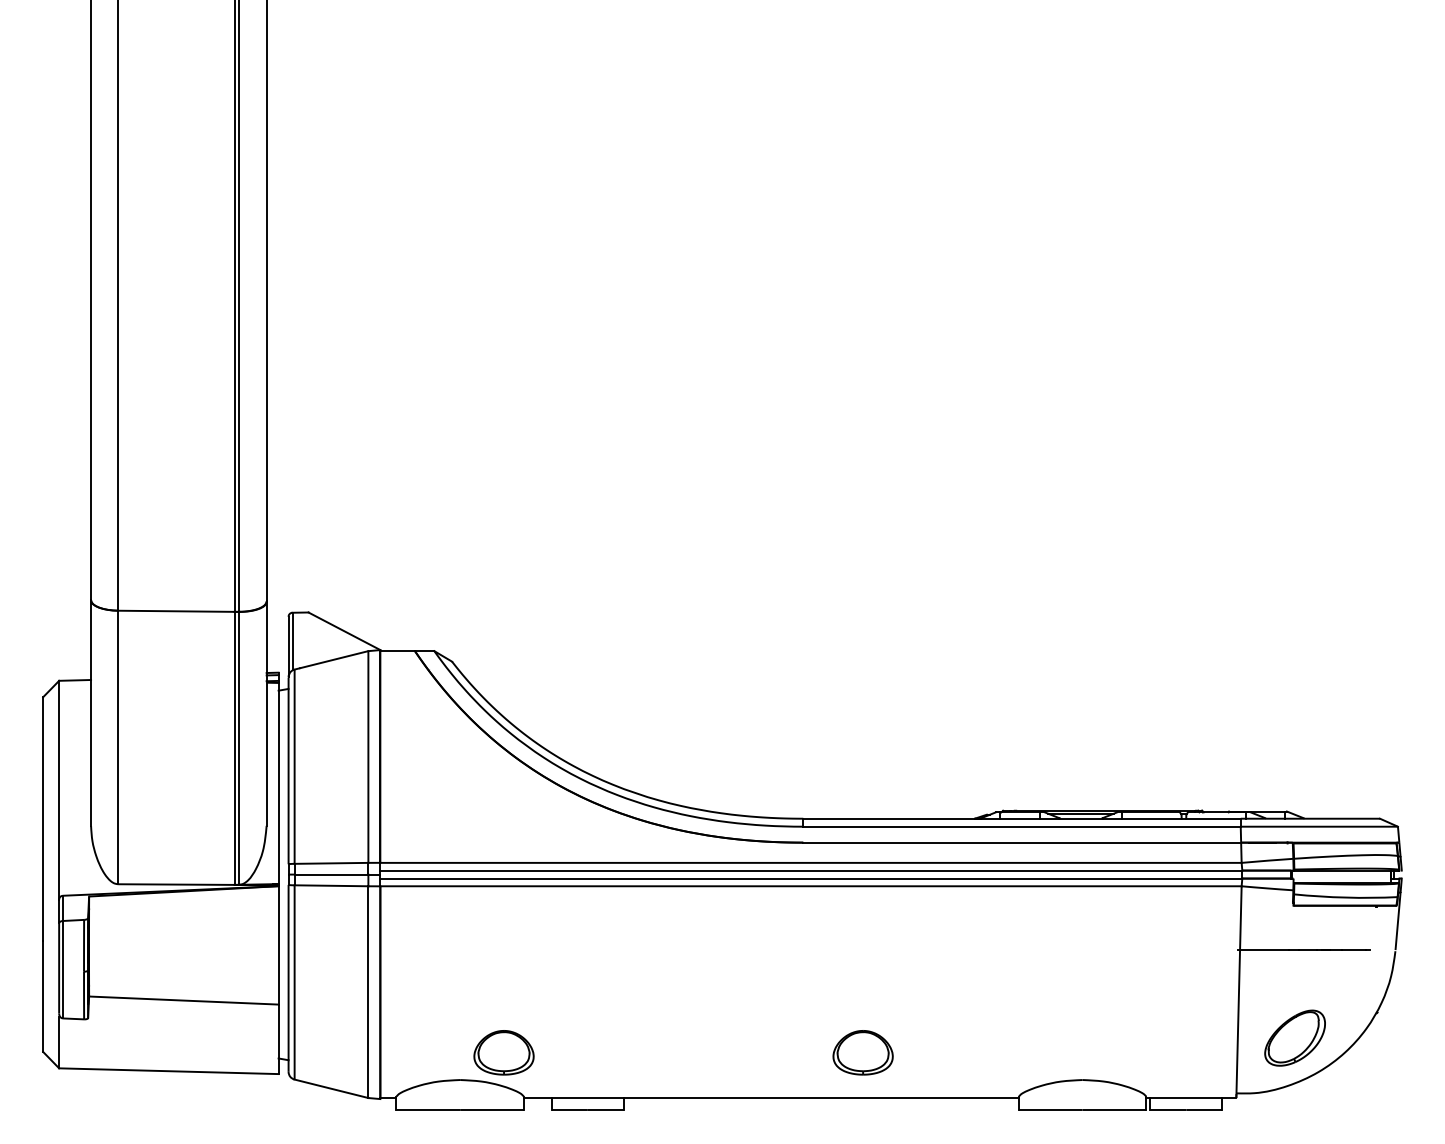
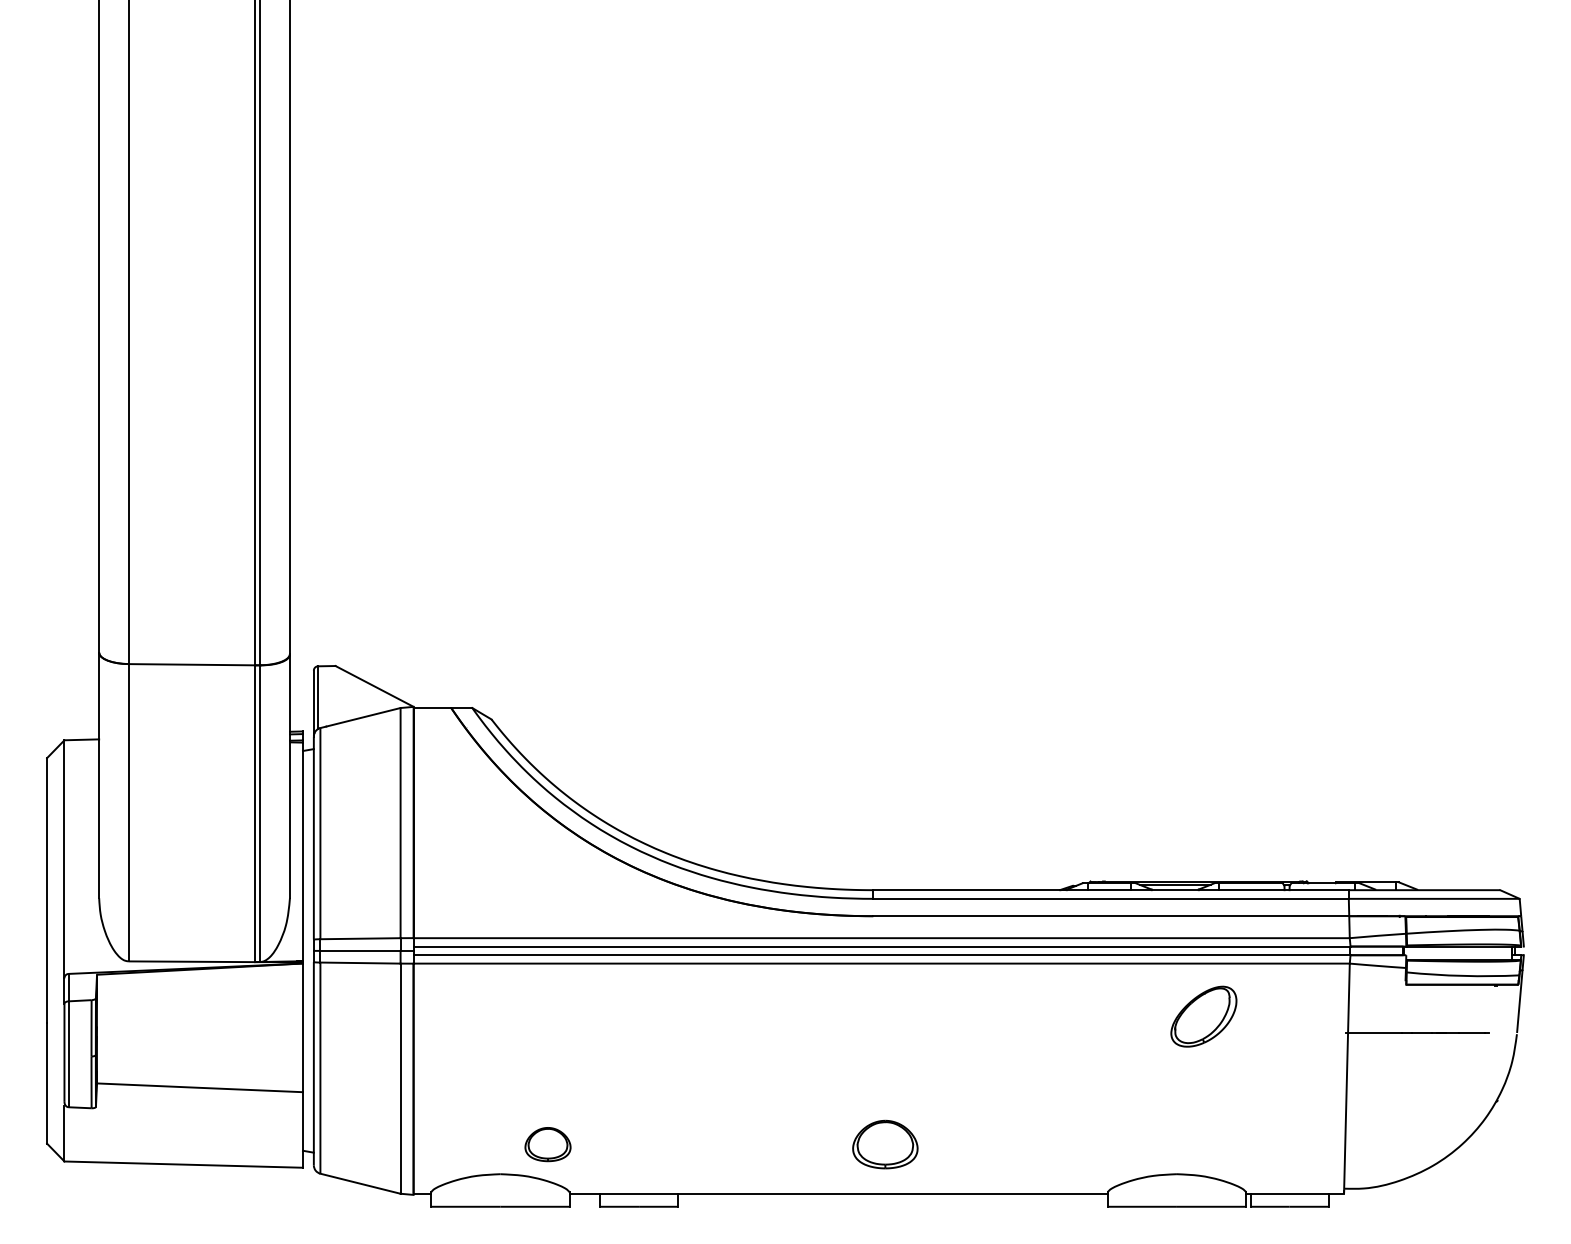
part: (1294, 1037) -> (1203, 1016), moved
part: (503, 1052) -> (547, 1144), size x0.7
part: (863, 1052) -> (885, 1144), moved

